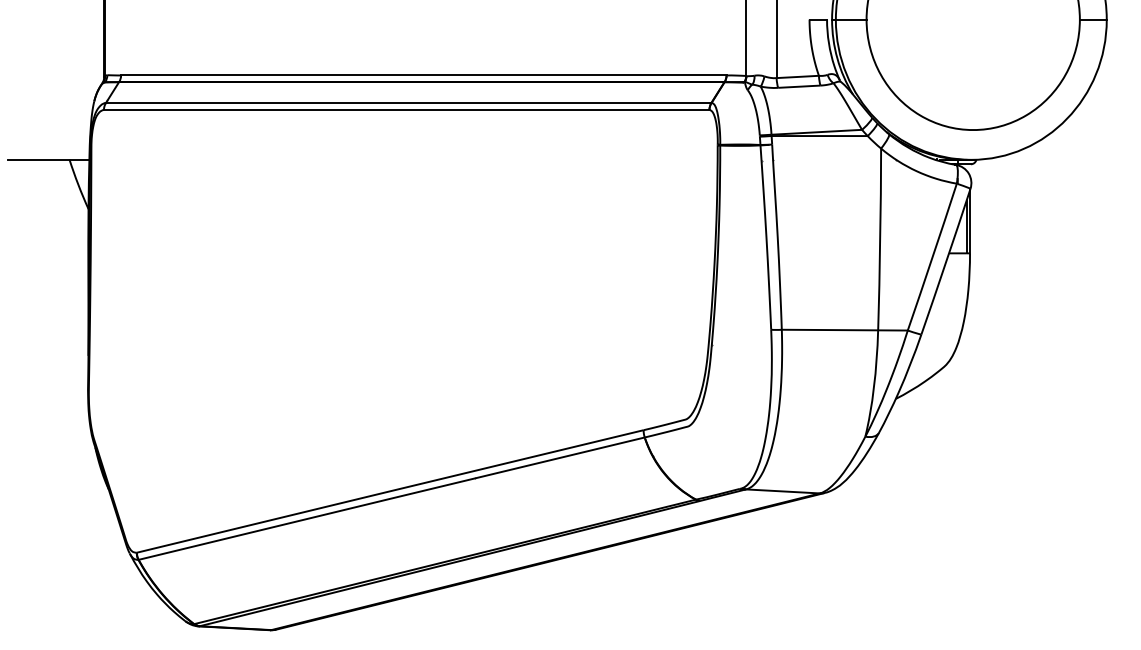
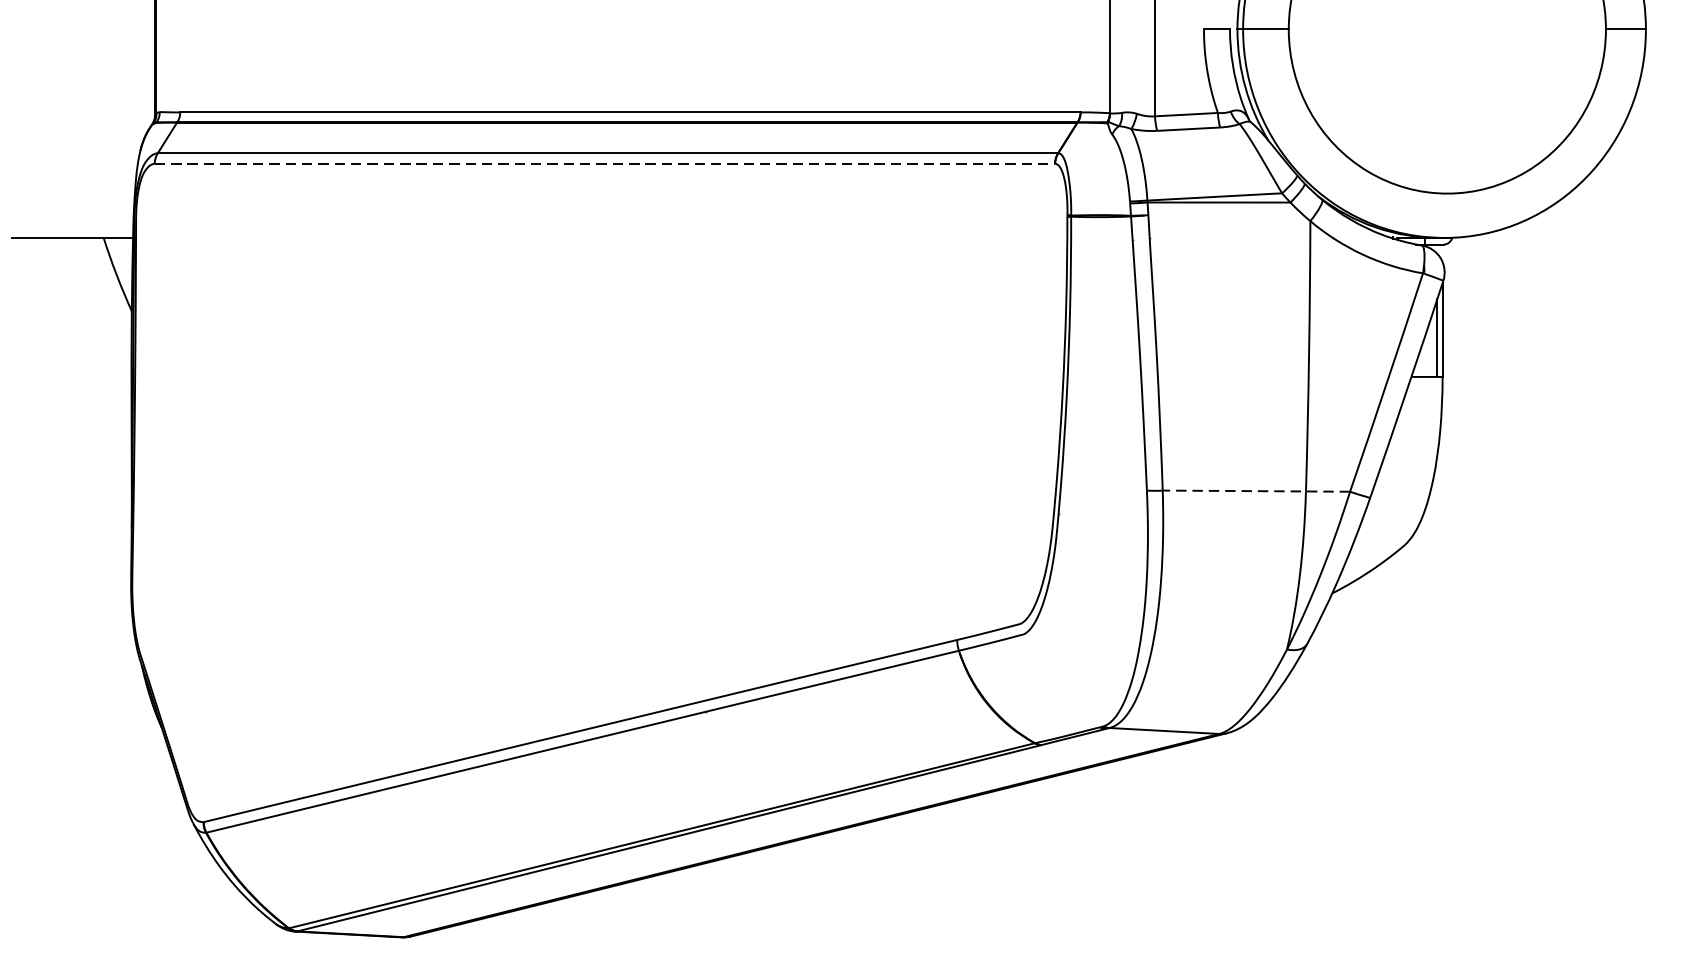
line: (406, 110) -> (604, 164), solid -> dashed
line: (844, 330) -> (1255, 491), solid -> dashed

